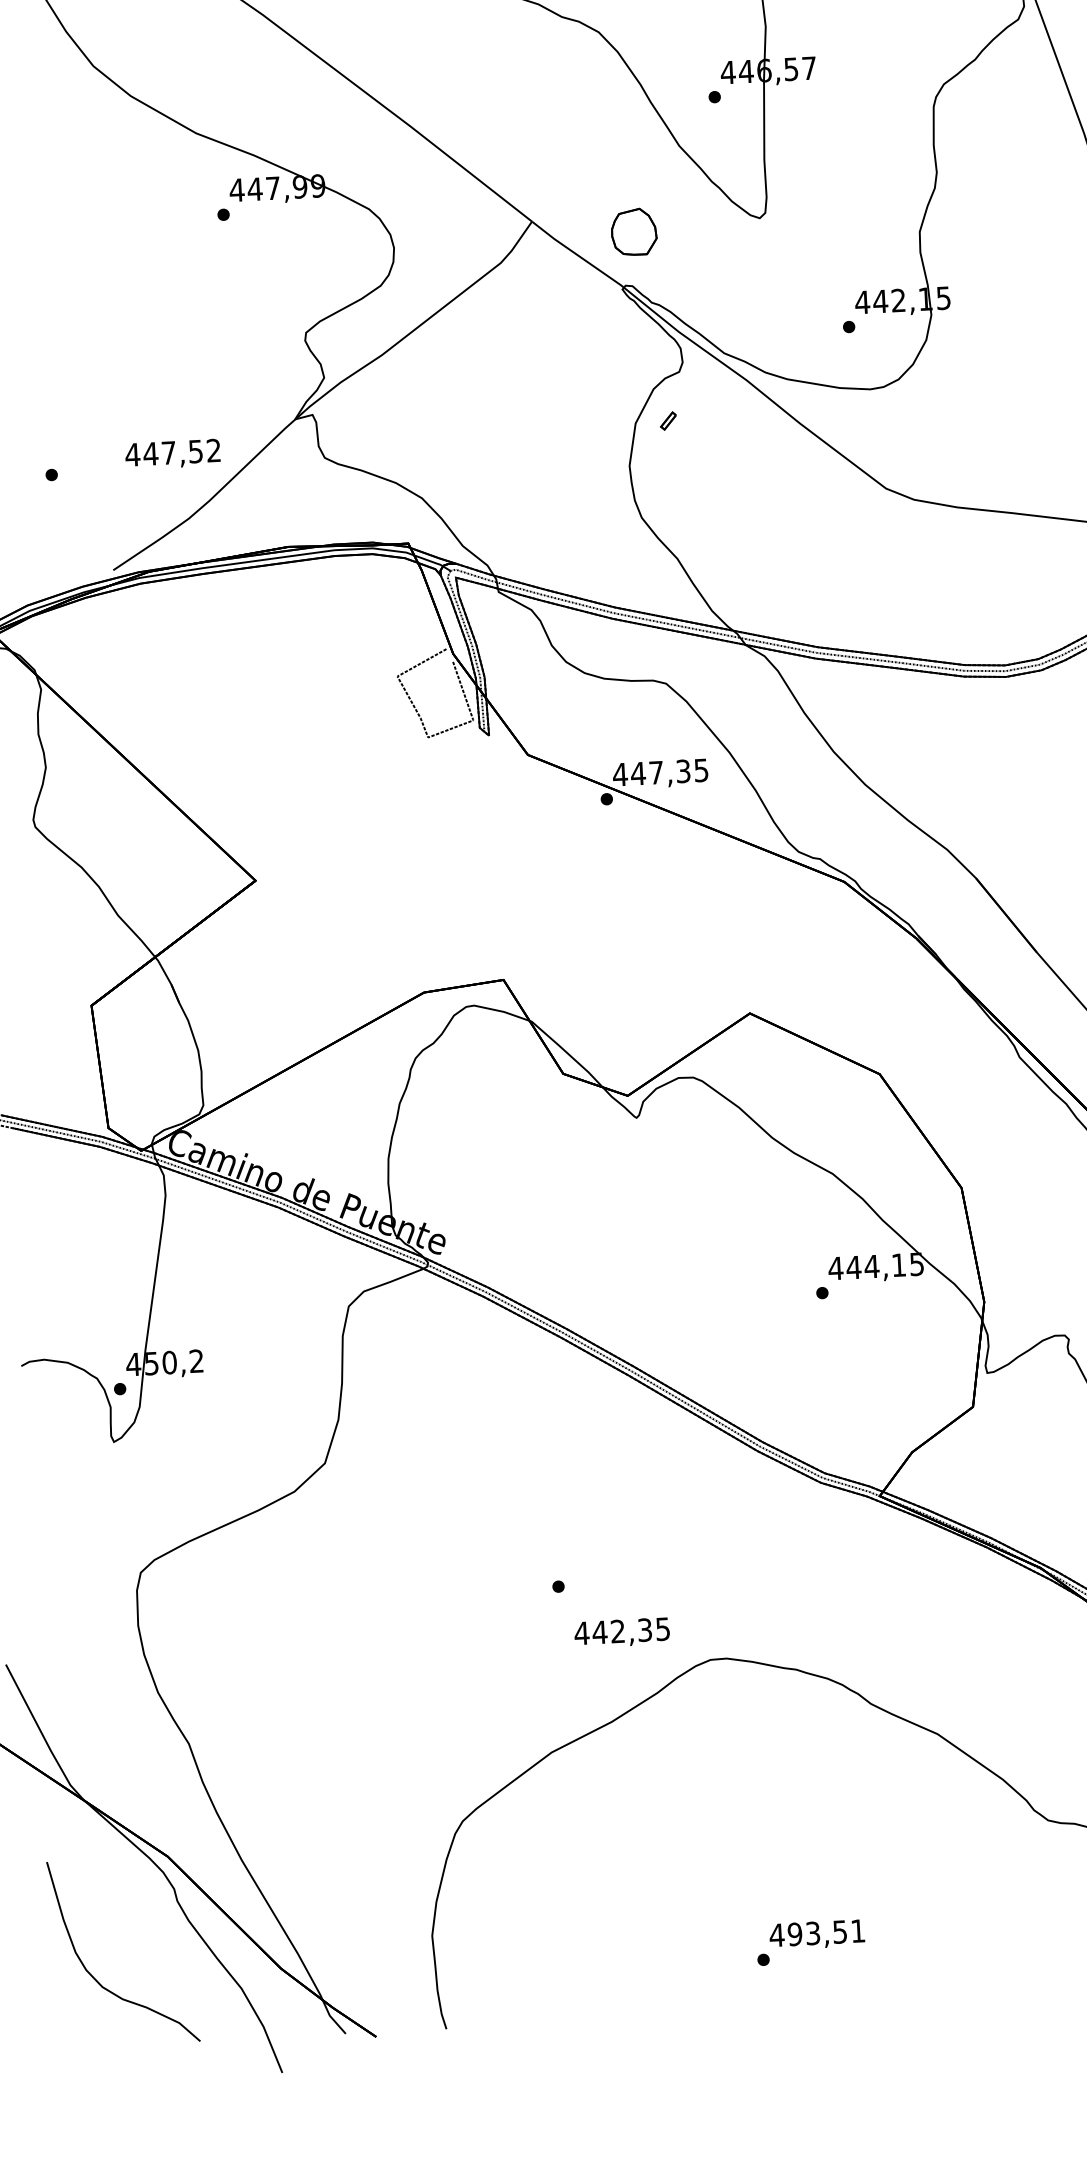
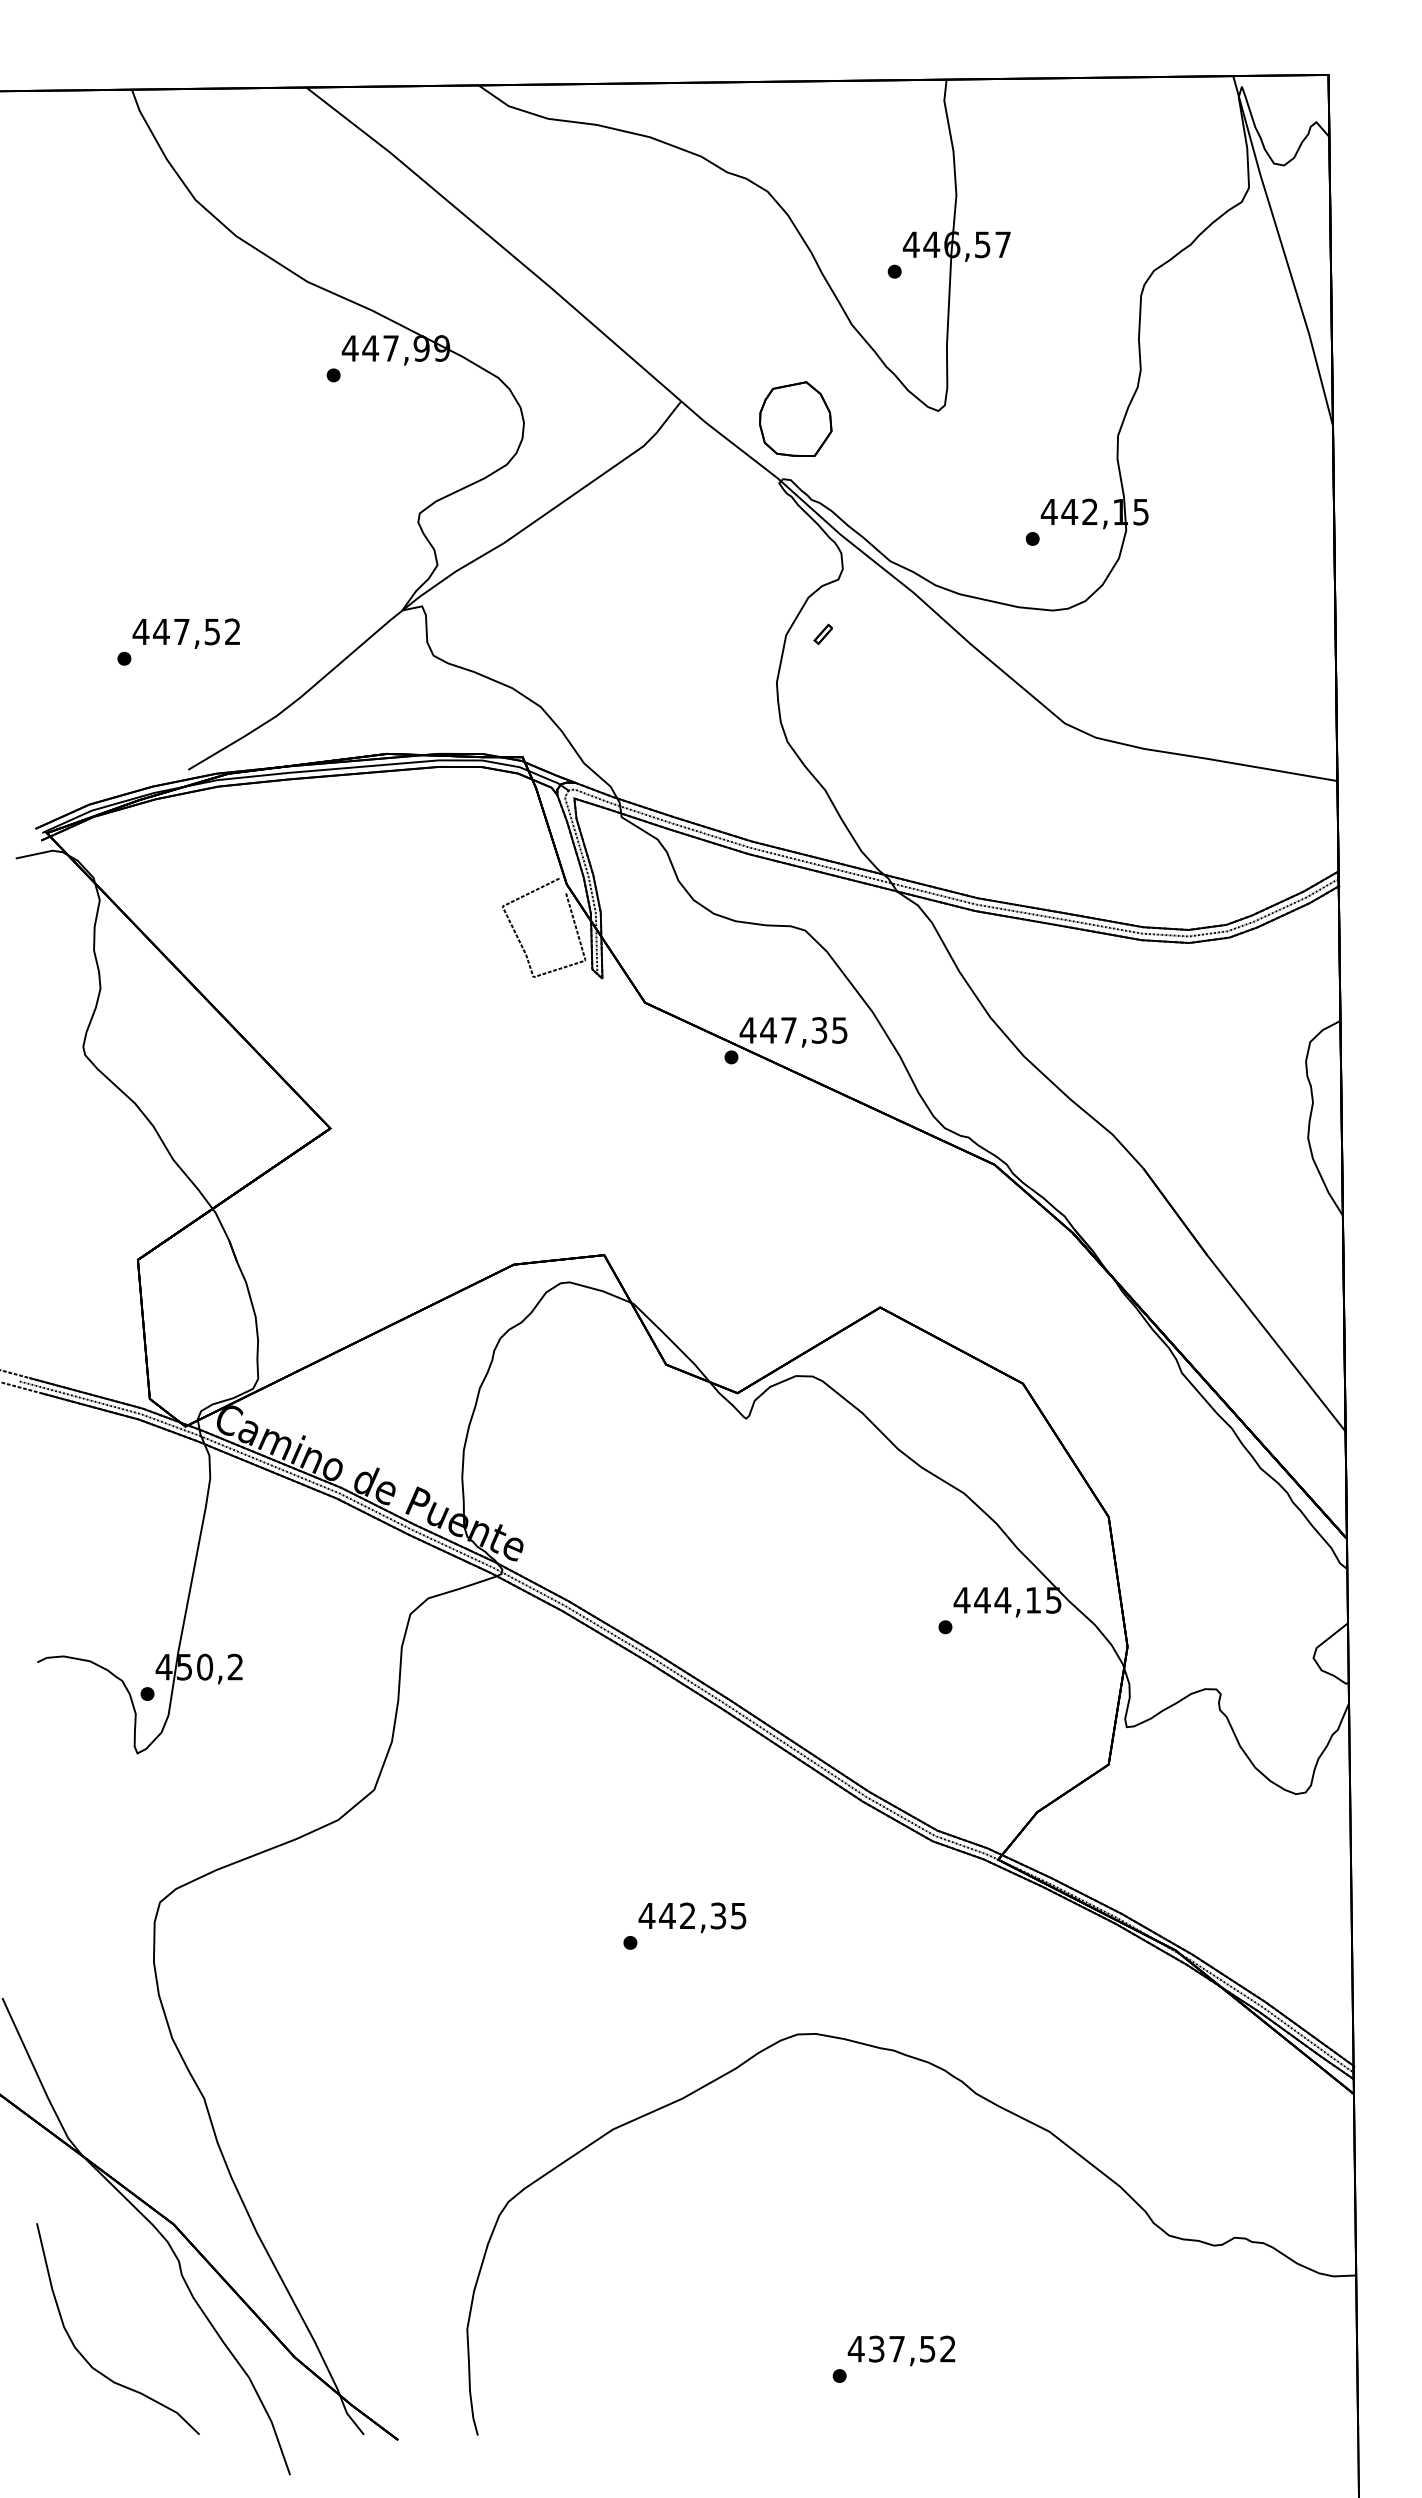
part: (633, 231) -> (795, 418), size x1.43
text: (172, 454) -> (185, 633), moved
text: (622, 1632) -> (692, 1917), moved
text: (825, 1932) -> (911, 2348), 493,51 -> 437,52

